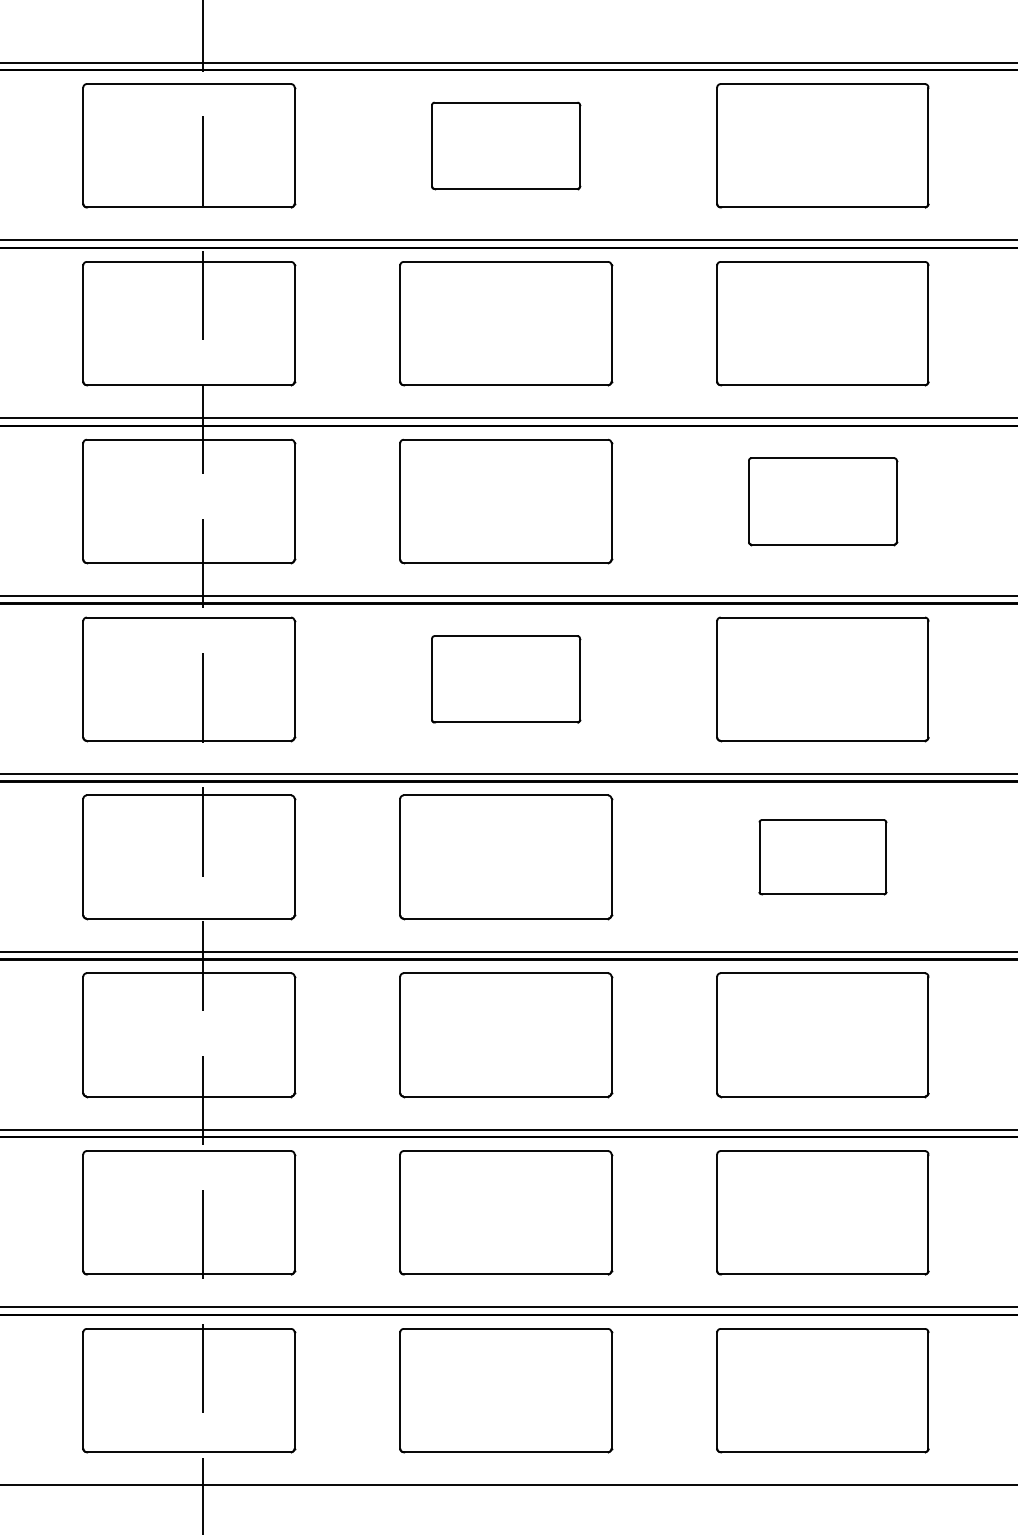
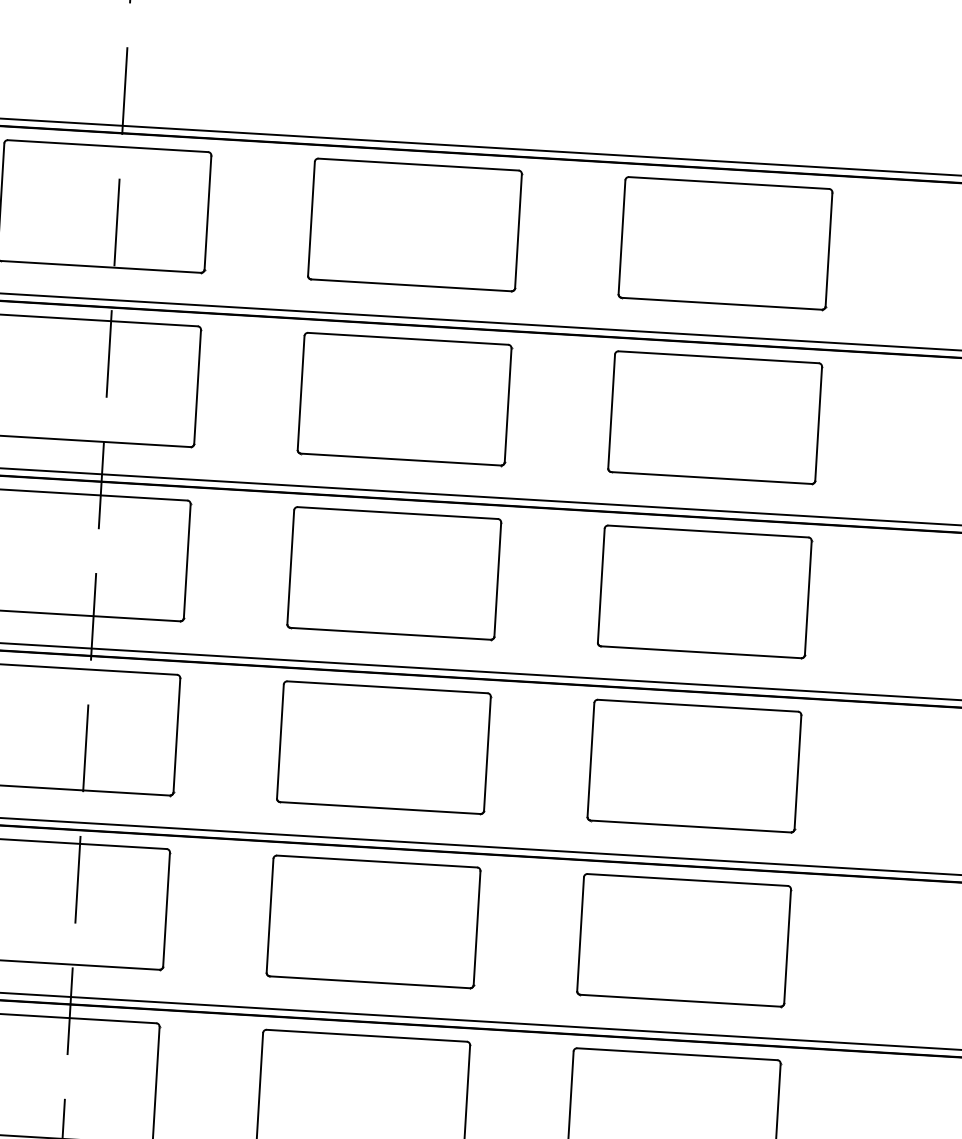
part: (506, 145) -> (415, 224), size x1.43
part: (822, 501) -> (704, 591), size x1.43
part: (506, 679) -> (384, 747), size x1.43
part: (822, 857) -> (683, 940), size x1.67

